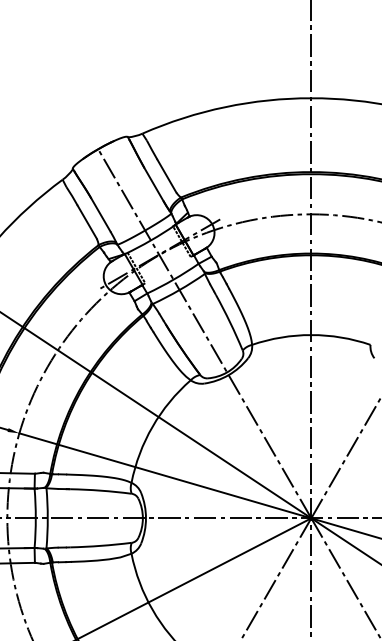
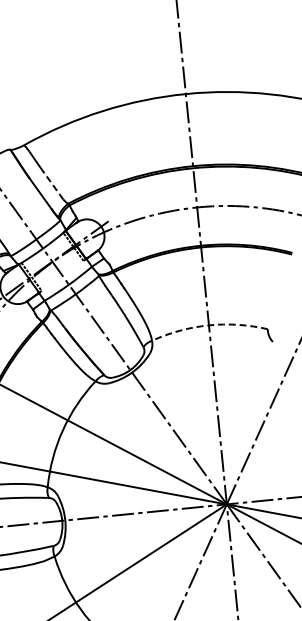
line: (166, 175) -> (51, 183), solid -> dashed
arc: (311, 335) -> (209, 325), solid -> dashed

